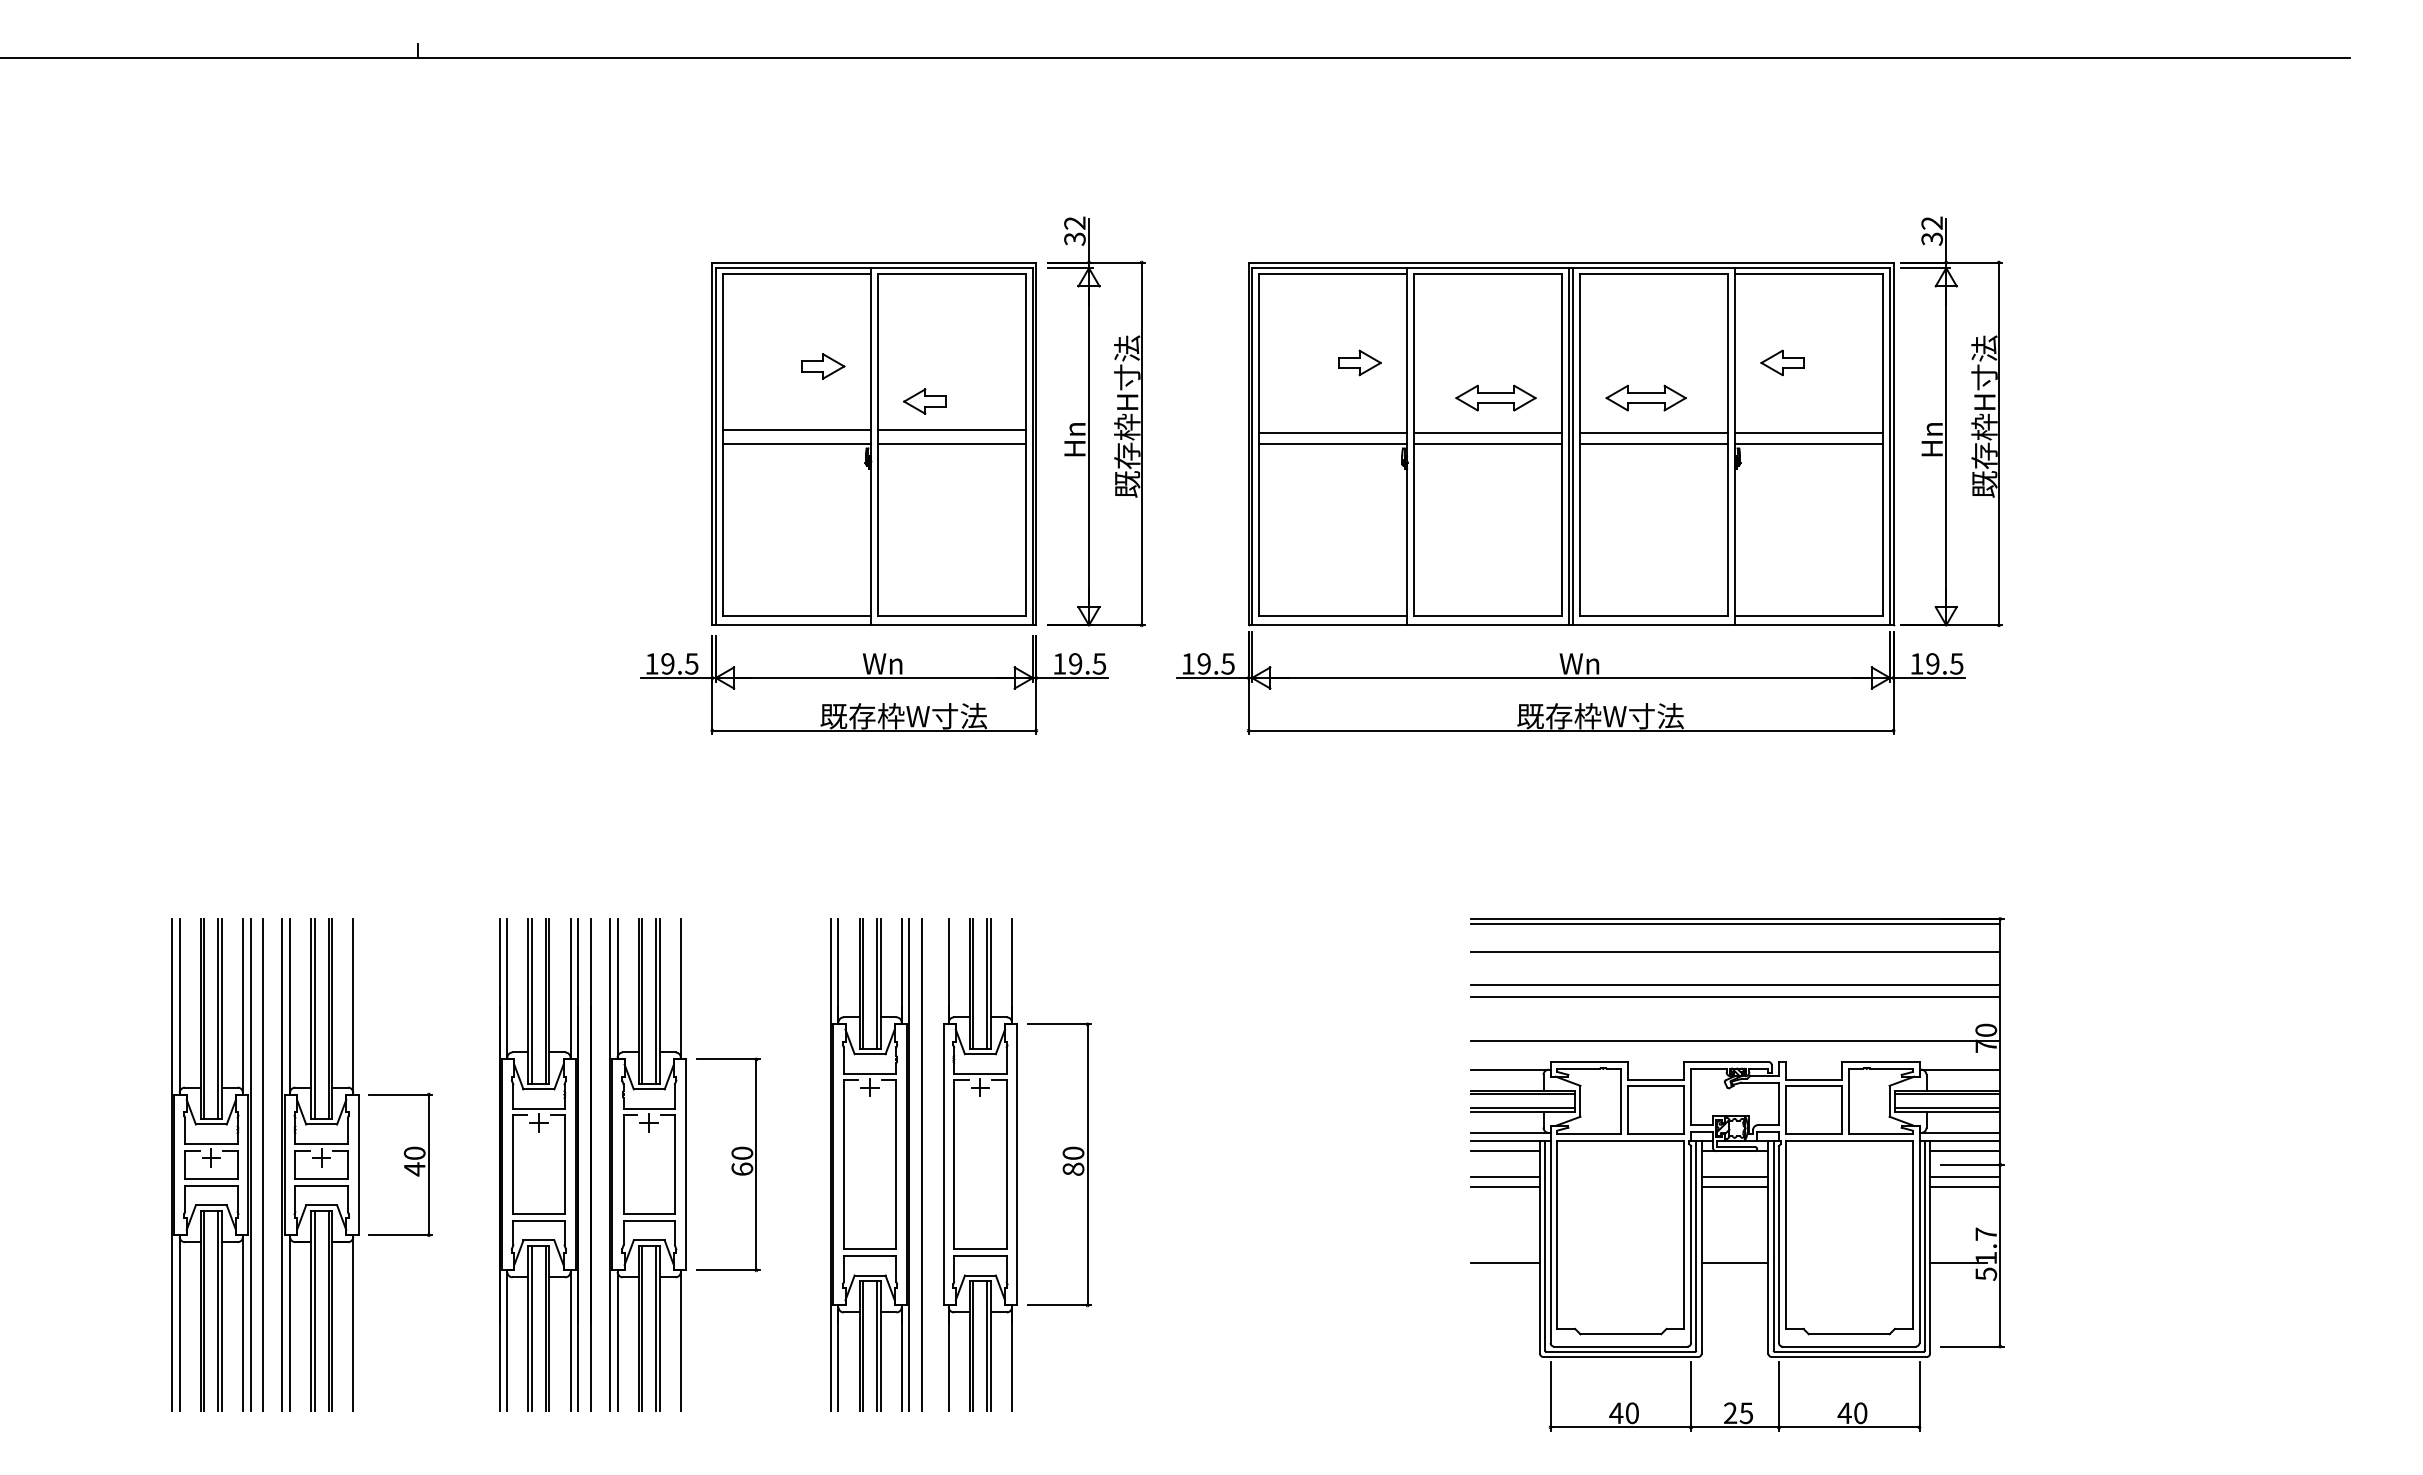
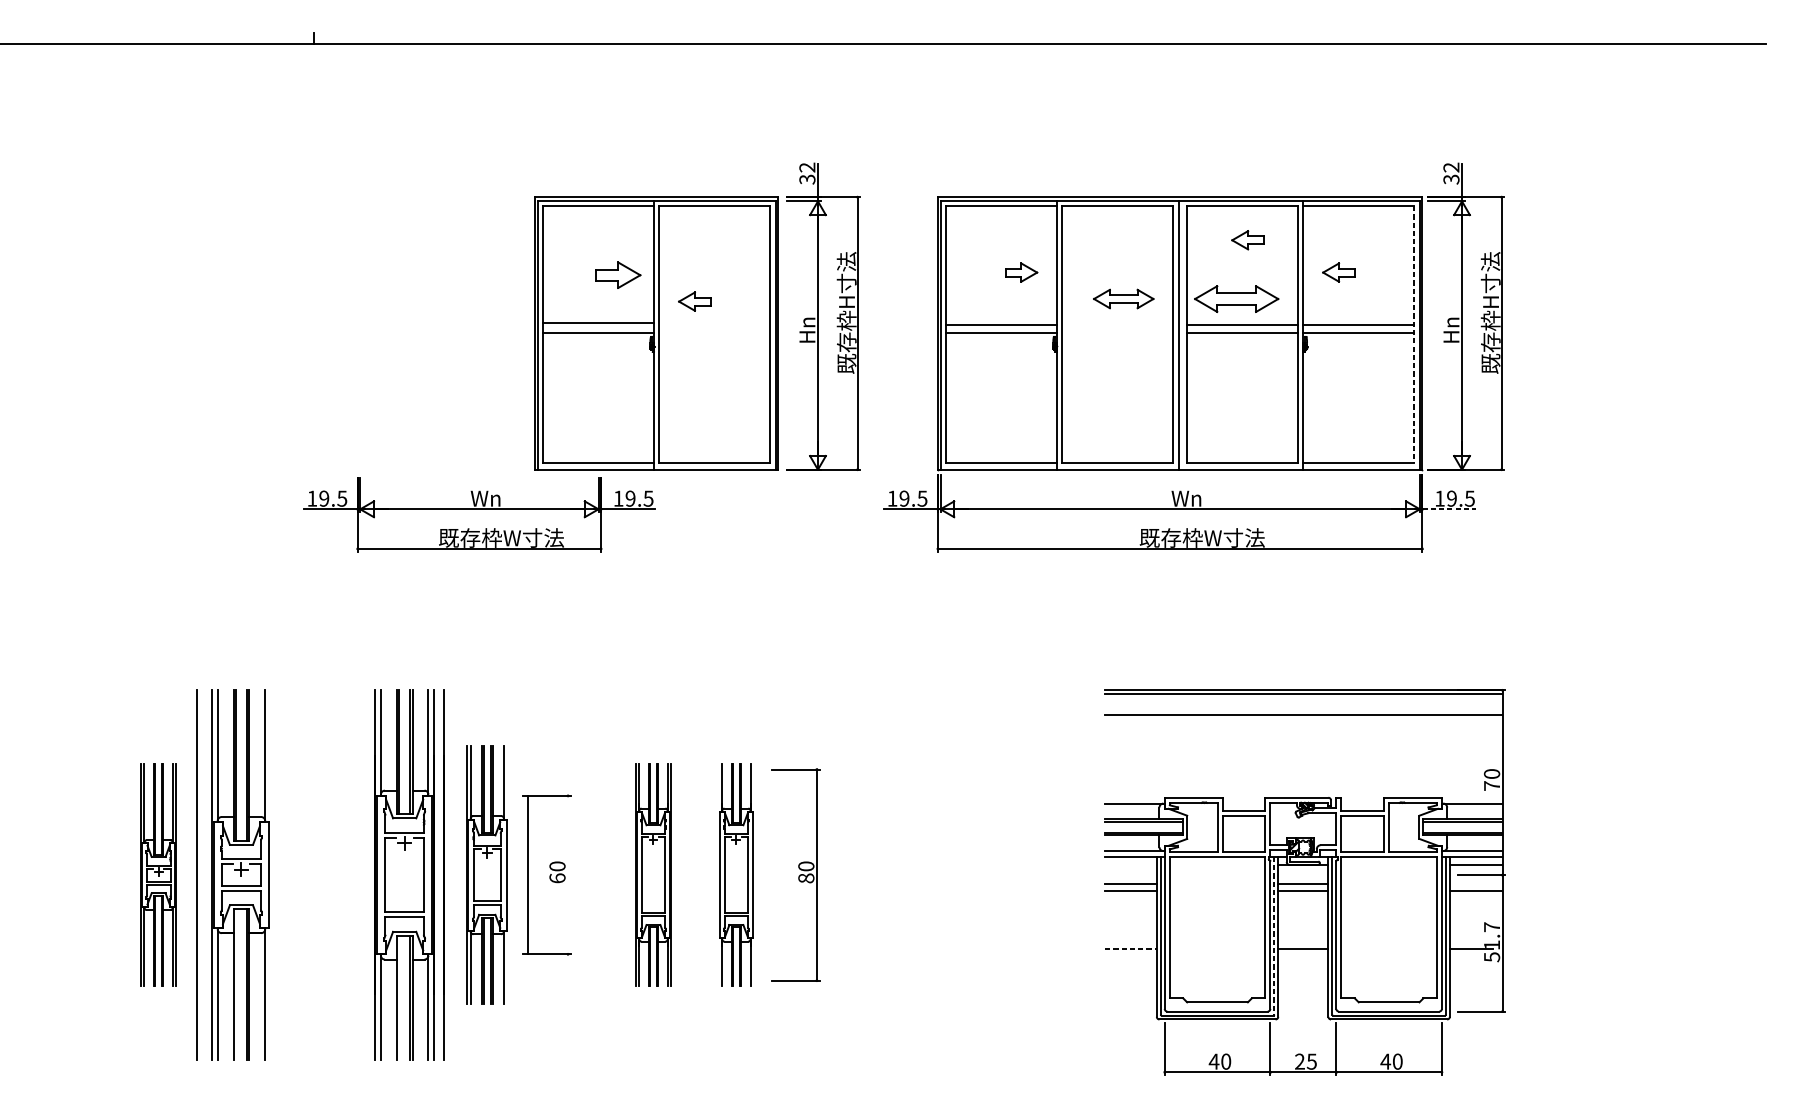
part: (1661, 319) -> (1248, 239), added
part: (823, 366) -> (618, 275), size x1.4
part: (1645, 397) -> (1236, 298), size x1.4
line: (951, 429) -> (714, 322), removed
line: (1487, 433) -> (1117, 325), removed
line: (951, 443) -> (714, 333), removed
line: (1487, 443) -> (1117, 333), removed
line: (1882, 445) -> (1414, 334), solid -> dashed
line: (1573, 446) -> (1181, 335), removed
line: (1929, 678) -> (1449, 509), solid -> dashed
part: (874, 684) -> (479, 514), moved
line: (1734, 985) -> (1302, 740), removed
line: (1734, 996) -> (1302, 748), removed
line: (1734, 1040) -> (1302, 781), removed
line: (1505, 1151) -> (1130, 865), removed
part: (211, 1164) -> (158, 874), size x0.6
part: (400, 1164) -> (300, 874), removed
part: (647, 1164) -> (486, 874), size x0.7
line: (756, 1164) -> (528, 874), moved
part: (869, 1164) -> (653, 874), size x0.6
line: (921, 1164) -> (692, 874), removed
part: (980, 1164) -> (736, 874), size x0.6
line: (1964, 1177) -> (1475, 884), removed
line: (1696, 1246) -> (1274, 936), solid -> dashed
line: (1506, 1263) -> (1131, 949), solid -> dashed
line: (314, 1310) -> (236, 984), removed
line: (531, 1327) -> (399, 997), removed

